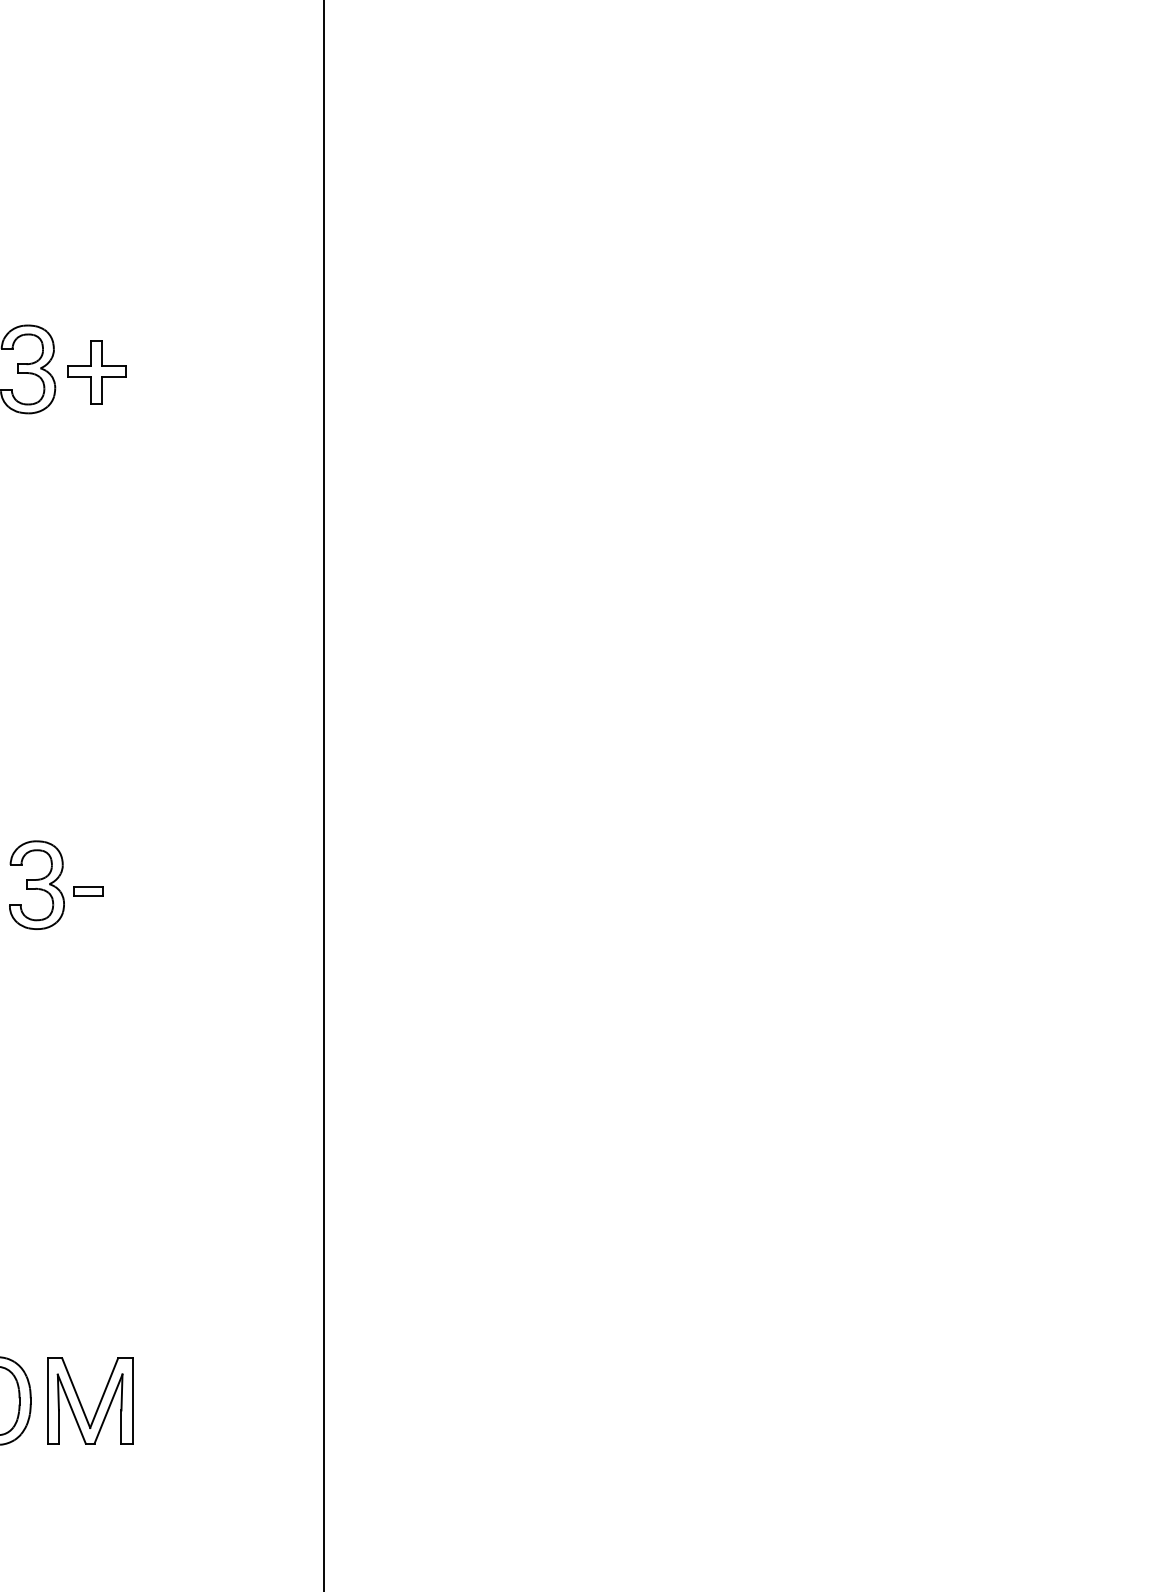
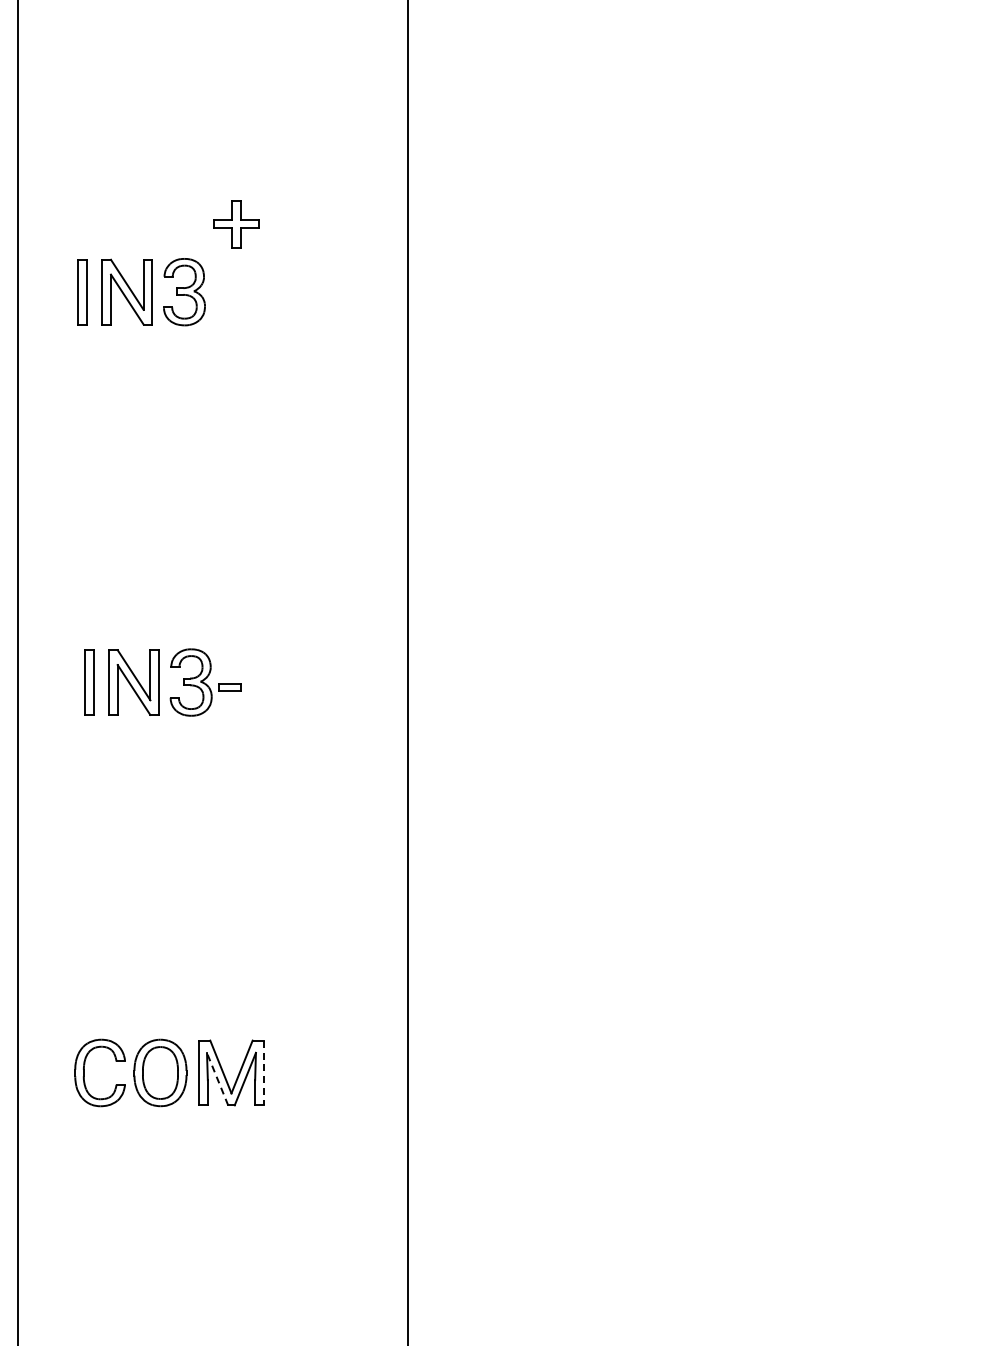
part: (96, 372) -> (236, 224), moved
line: (132, 1401) -> (263, 1073), solid -> dashed
line: (71, 1408) -> (217, 1078), solid -> dashed

